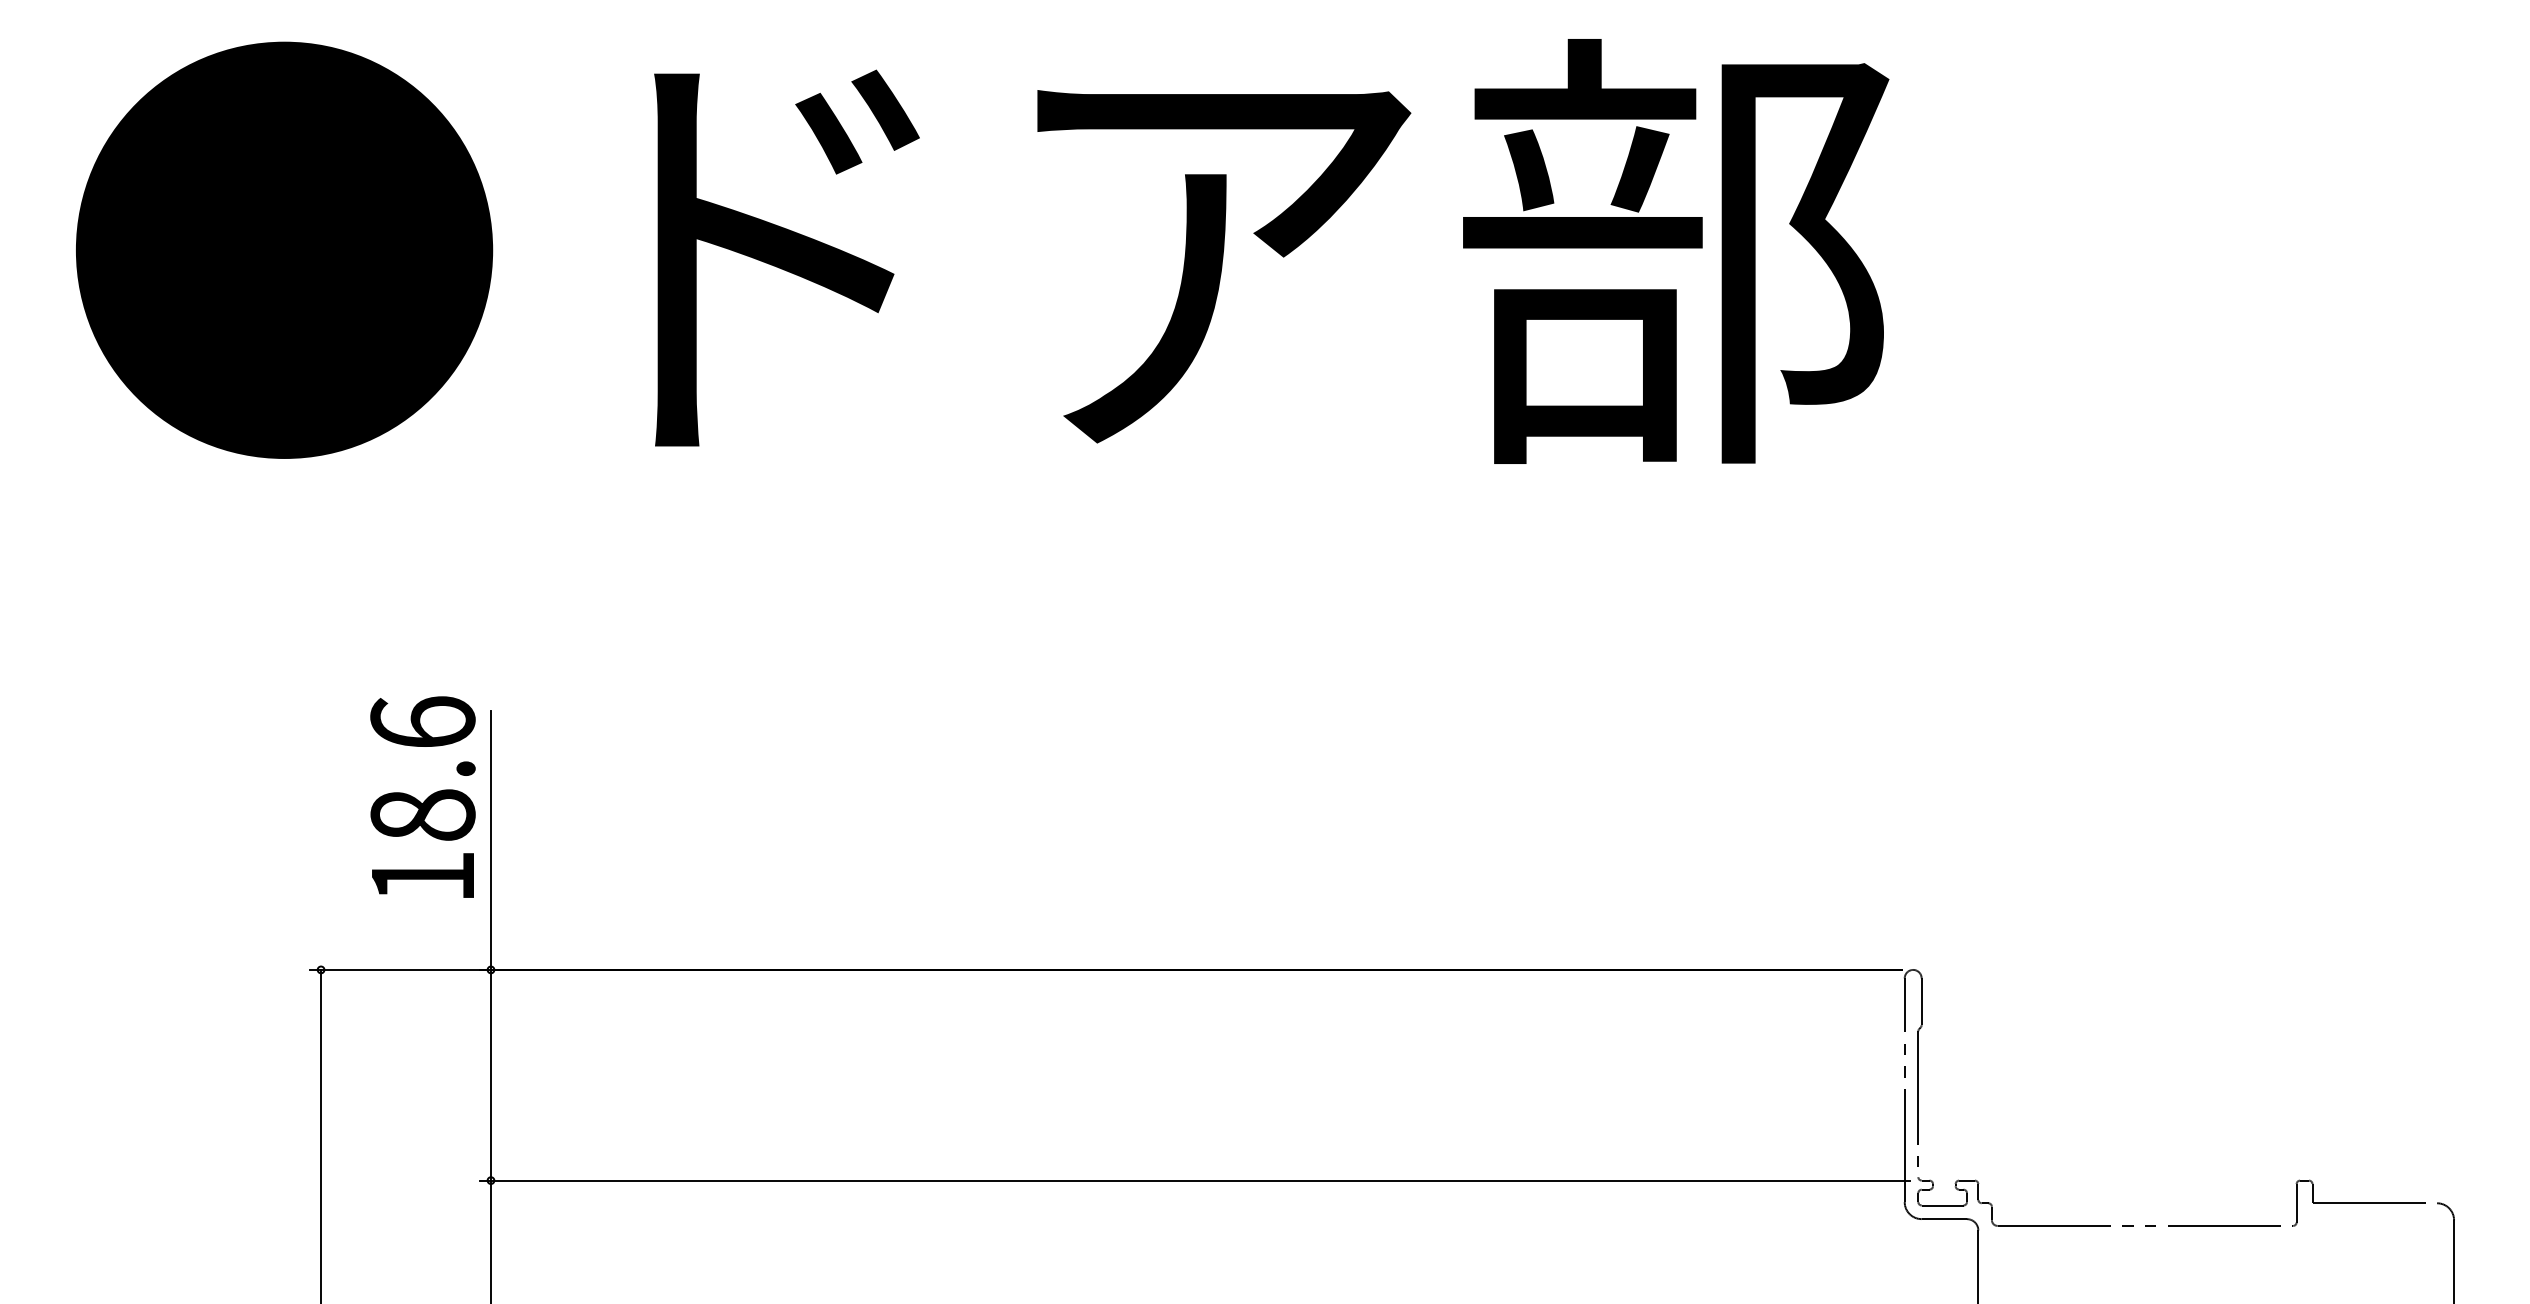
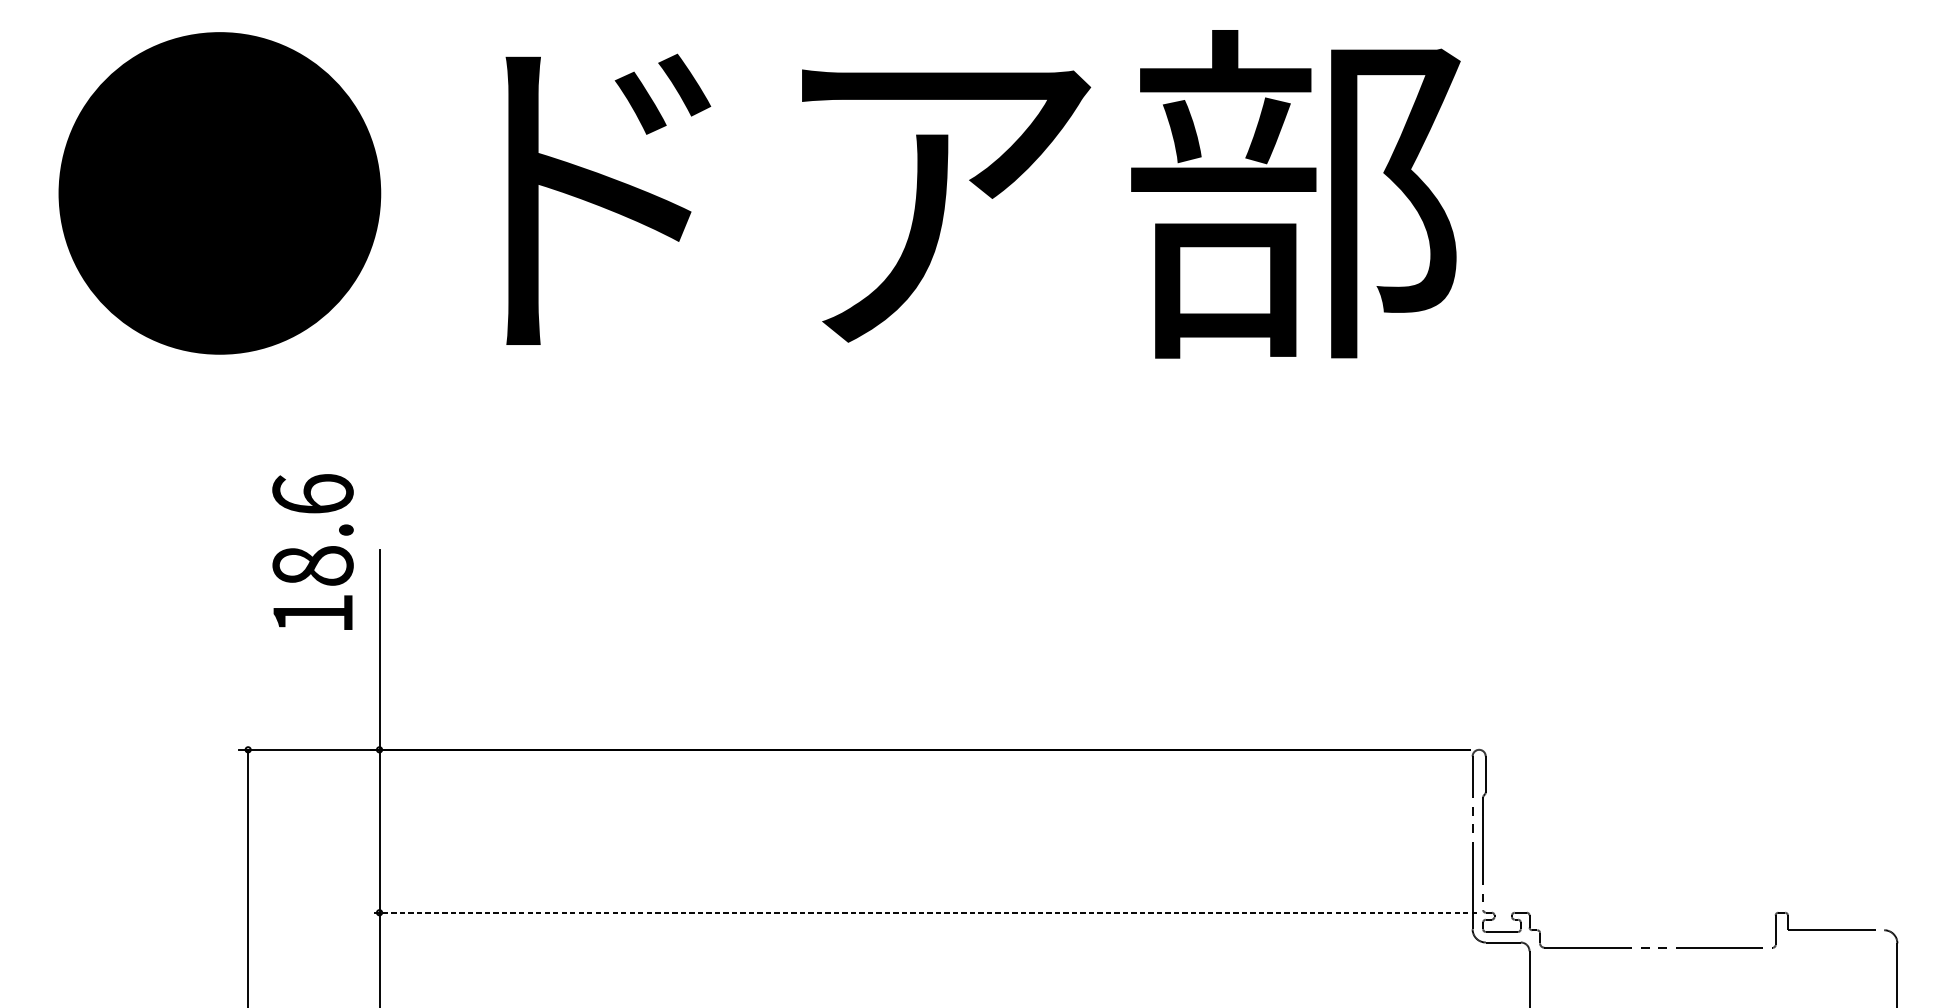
text: (422, 796) -> (312, 551), moved
line: (1194, 1180) -> (923, 912), solid -> dashed

